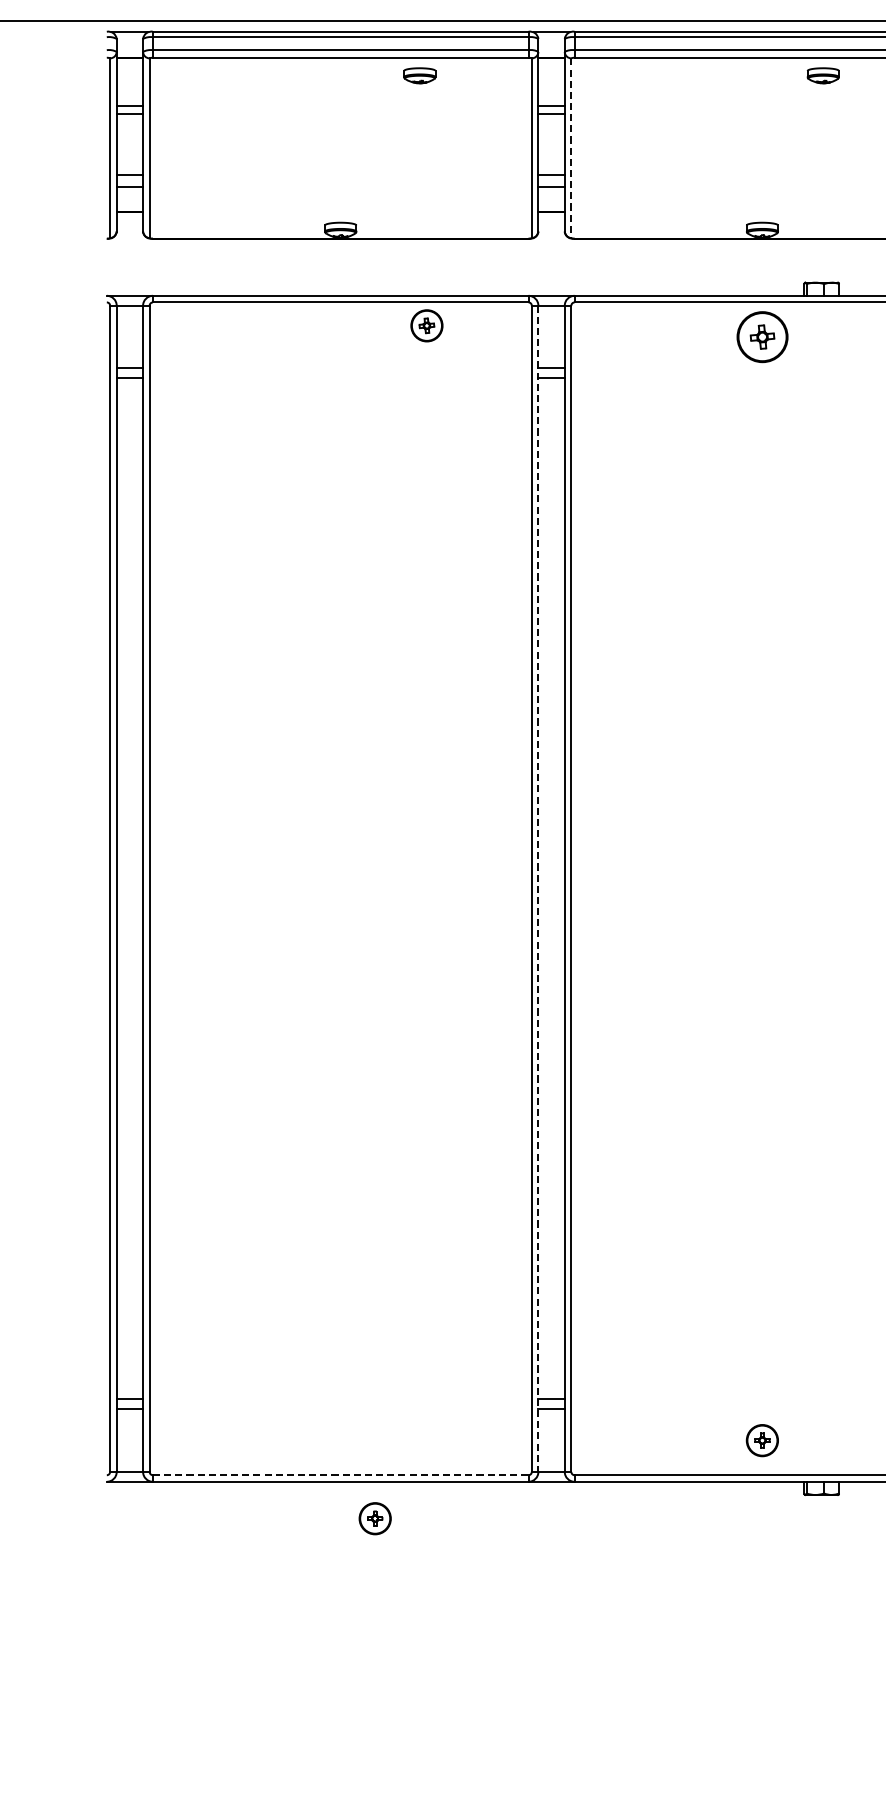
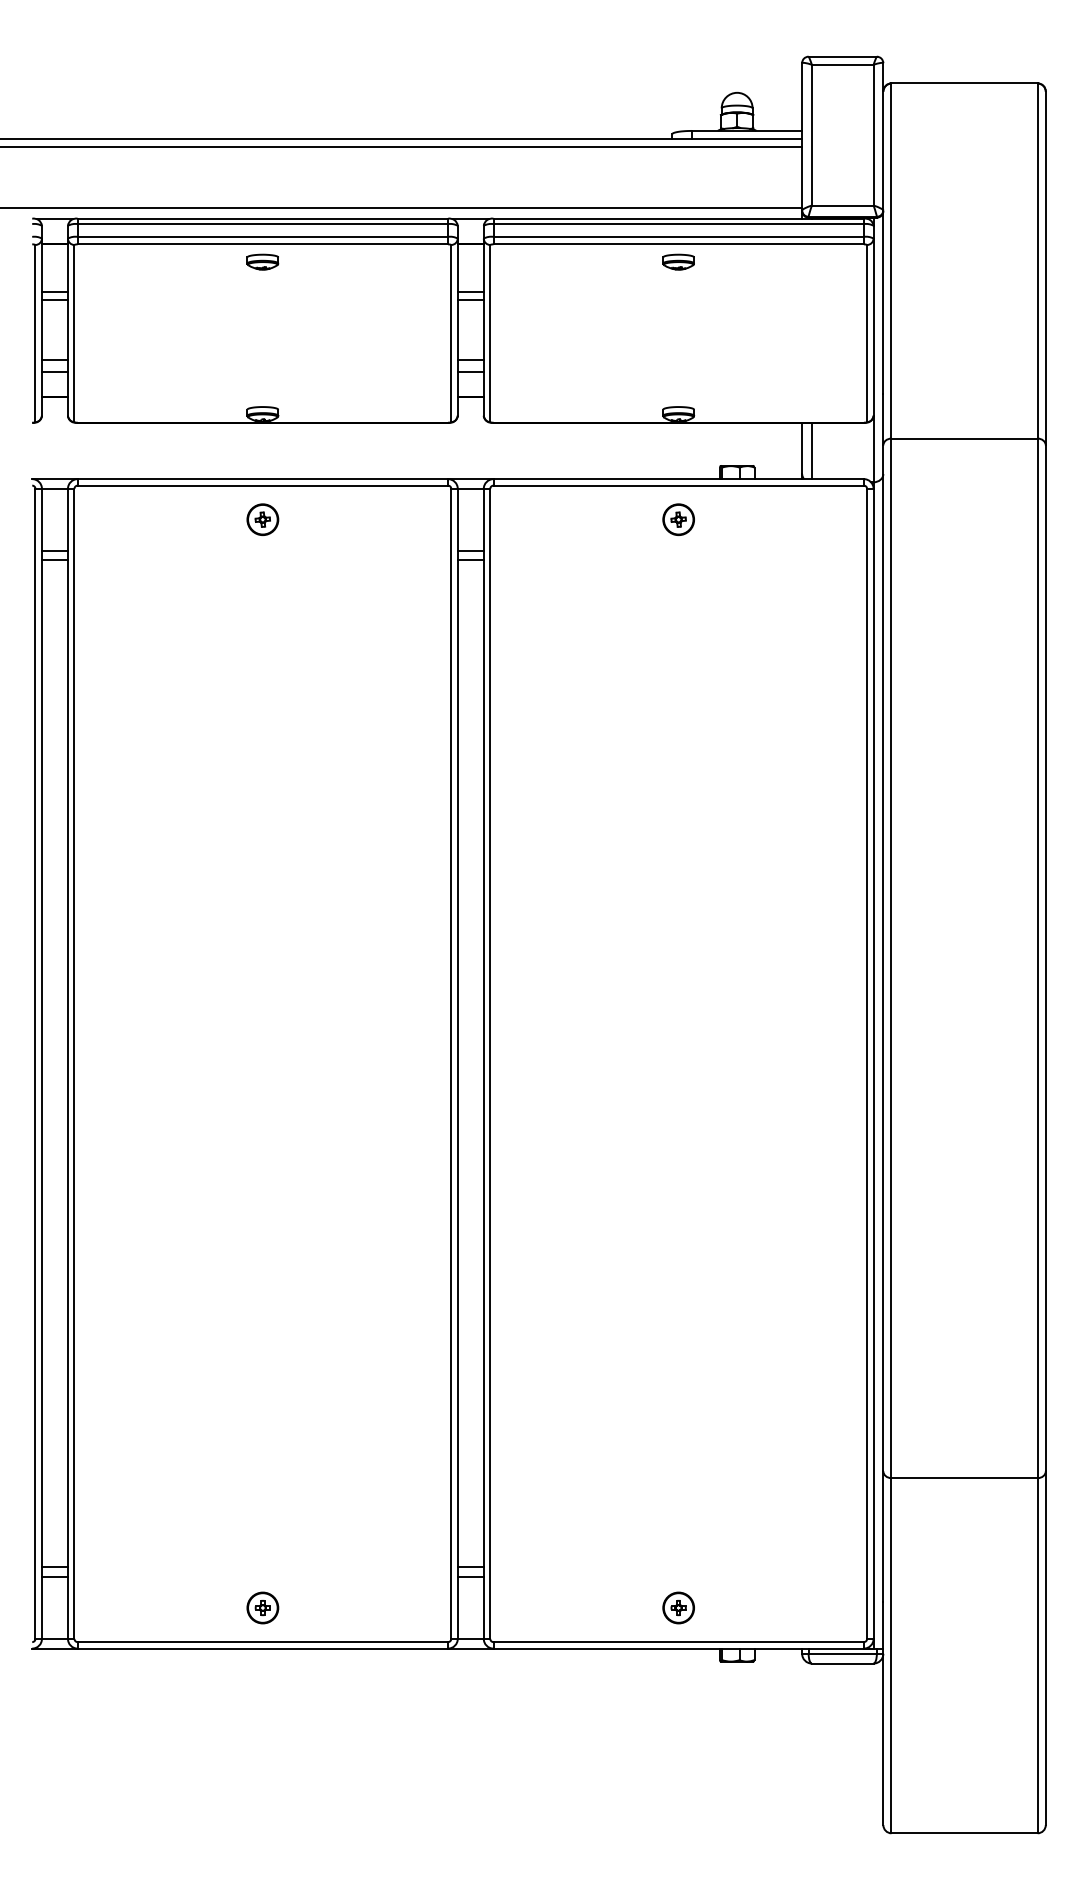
part: (419, 75) -> (262, 261), moved
part: (823, 75) -> (678, 261), moved
line: (571, 148) -> (490, 333), dashed -> solid
part: (426, 325) -> (262, 519), moved
part: (762, 336) -> (678, 519), size x0.62
line: (538, 889) -> (457, 1064), dashed -> solid
line: (341, 1475) -> (263, 1642), dashed -> solid
part: (374, 1518) -> (262, 1607), moved

